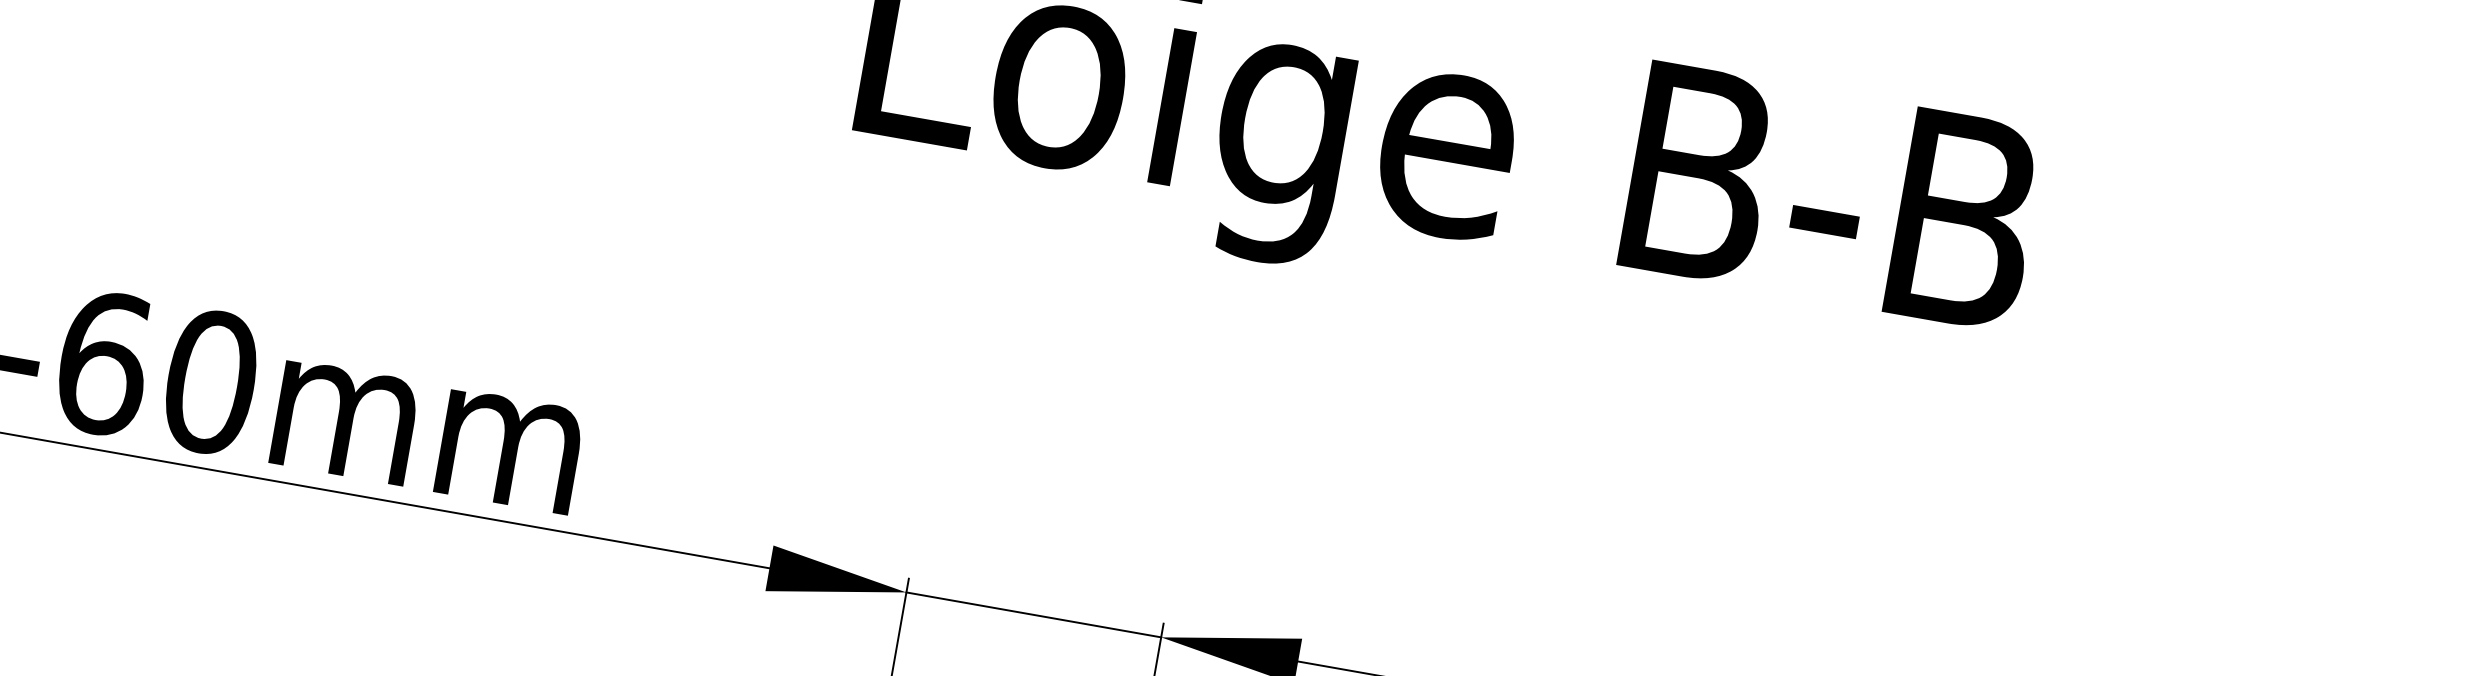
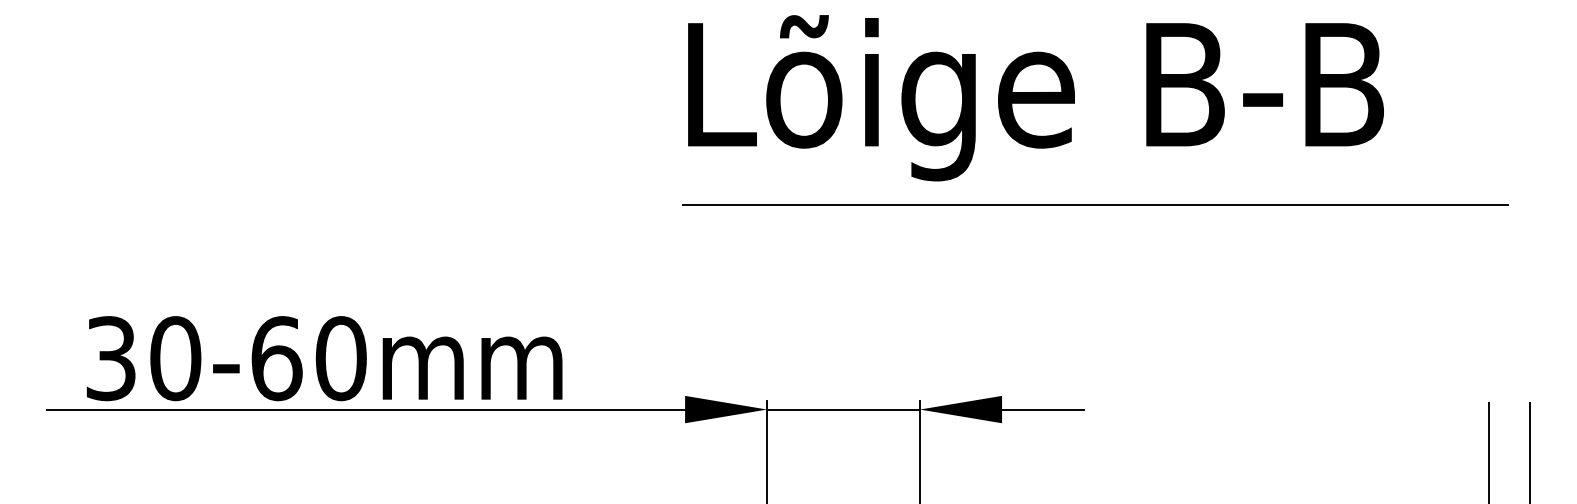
line: (1513, 348) -> (1095, 205), added

